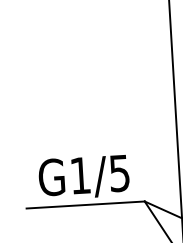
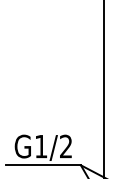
text: (120, 173) -> (66, 146), G1/5 -> G1/2

